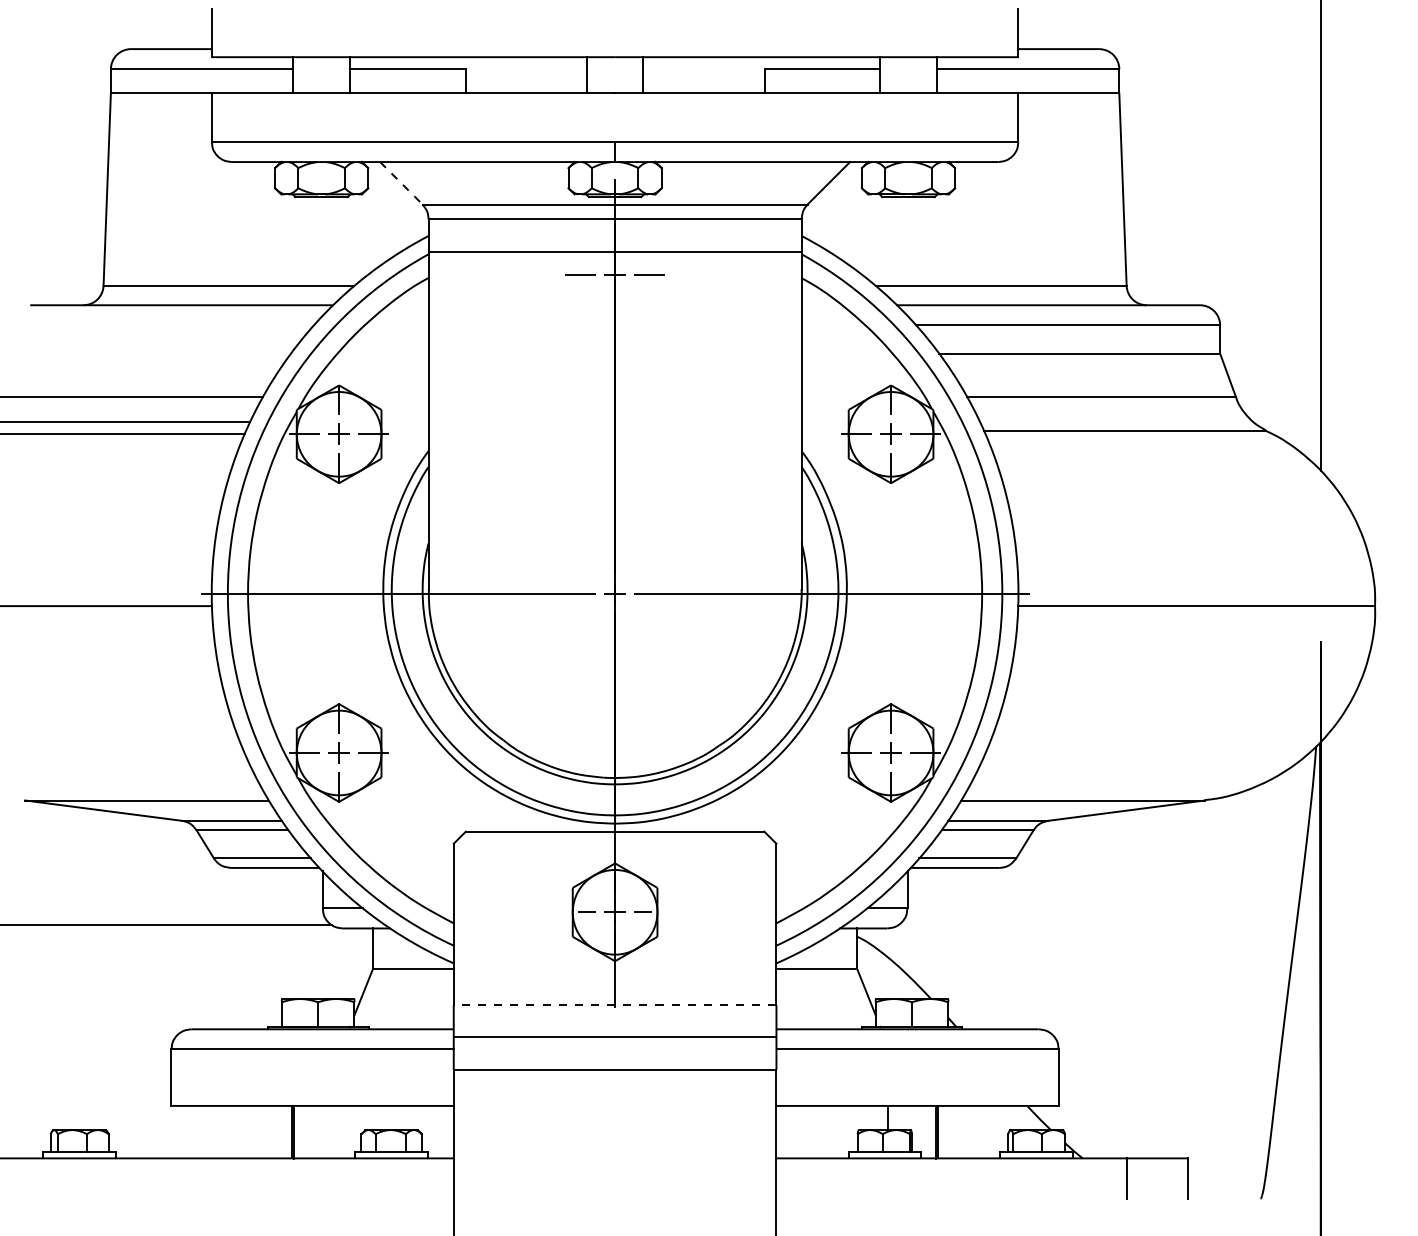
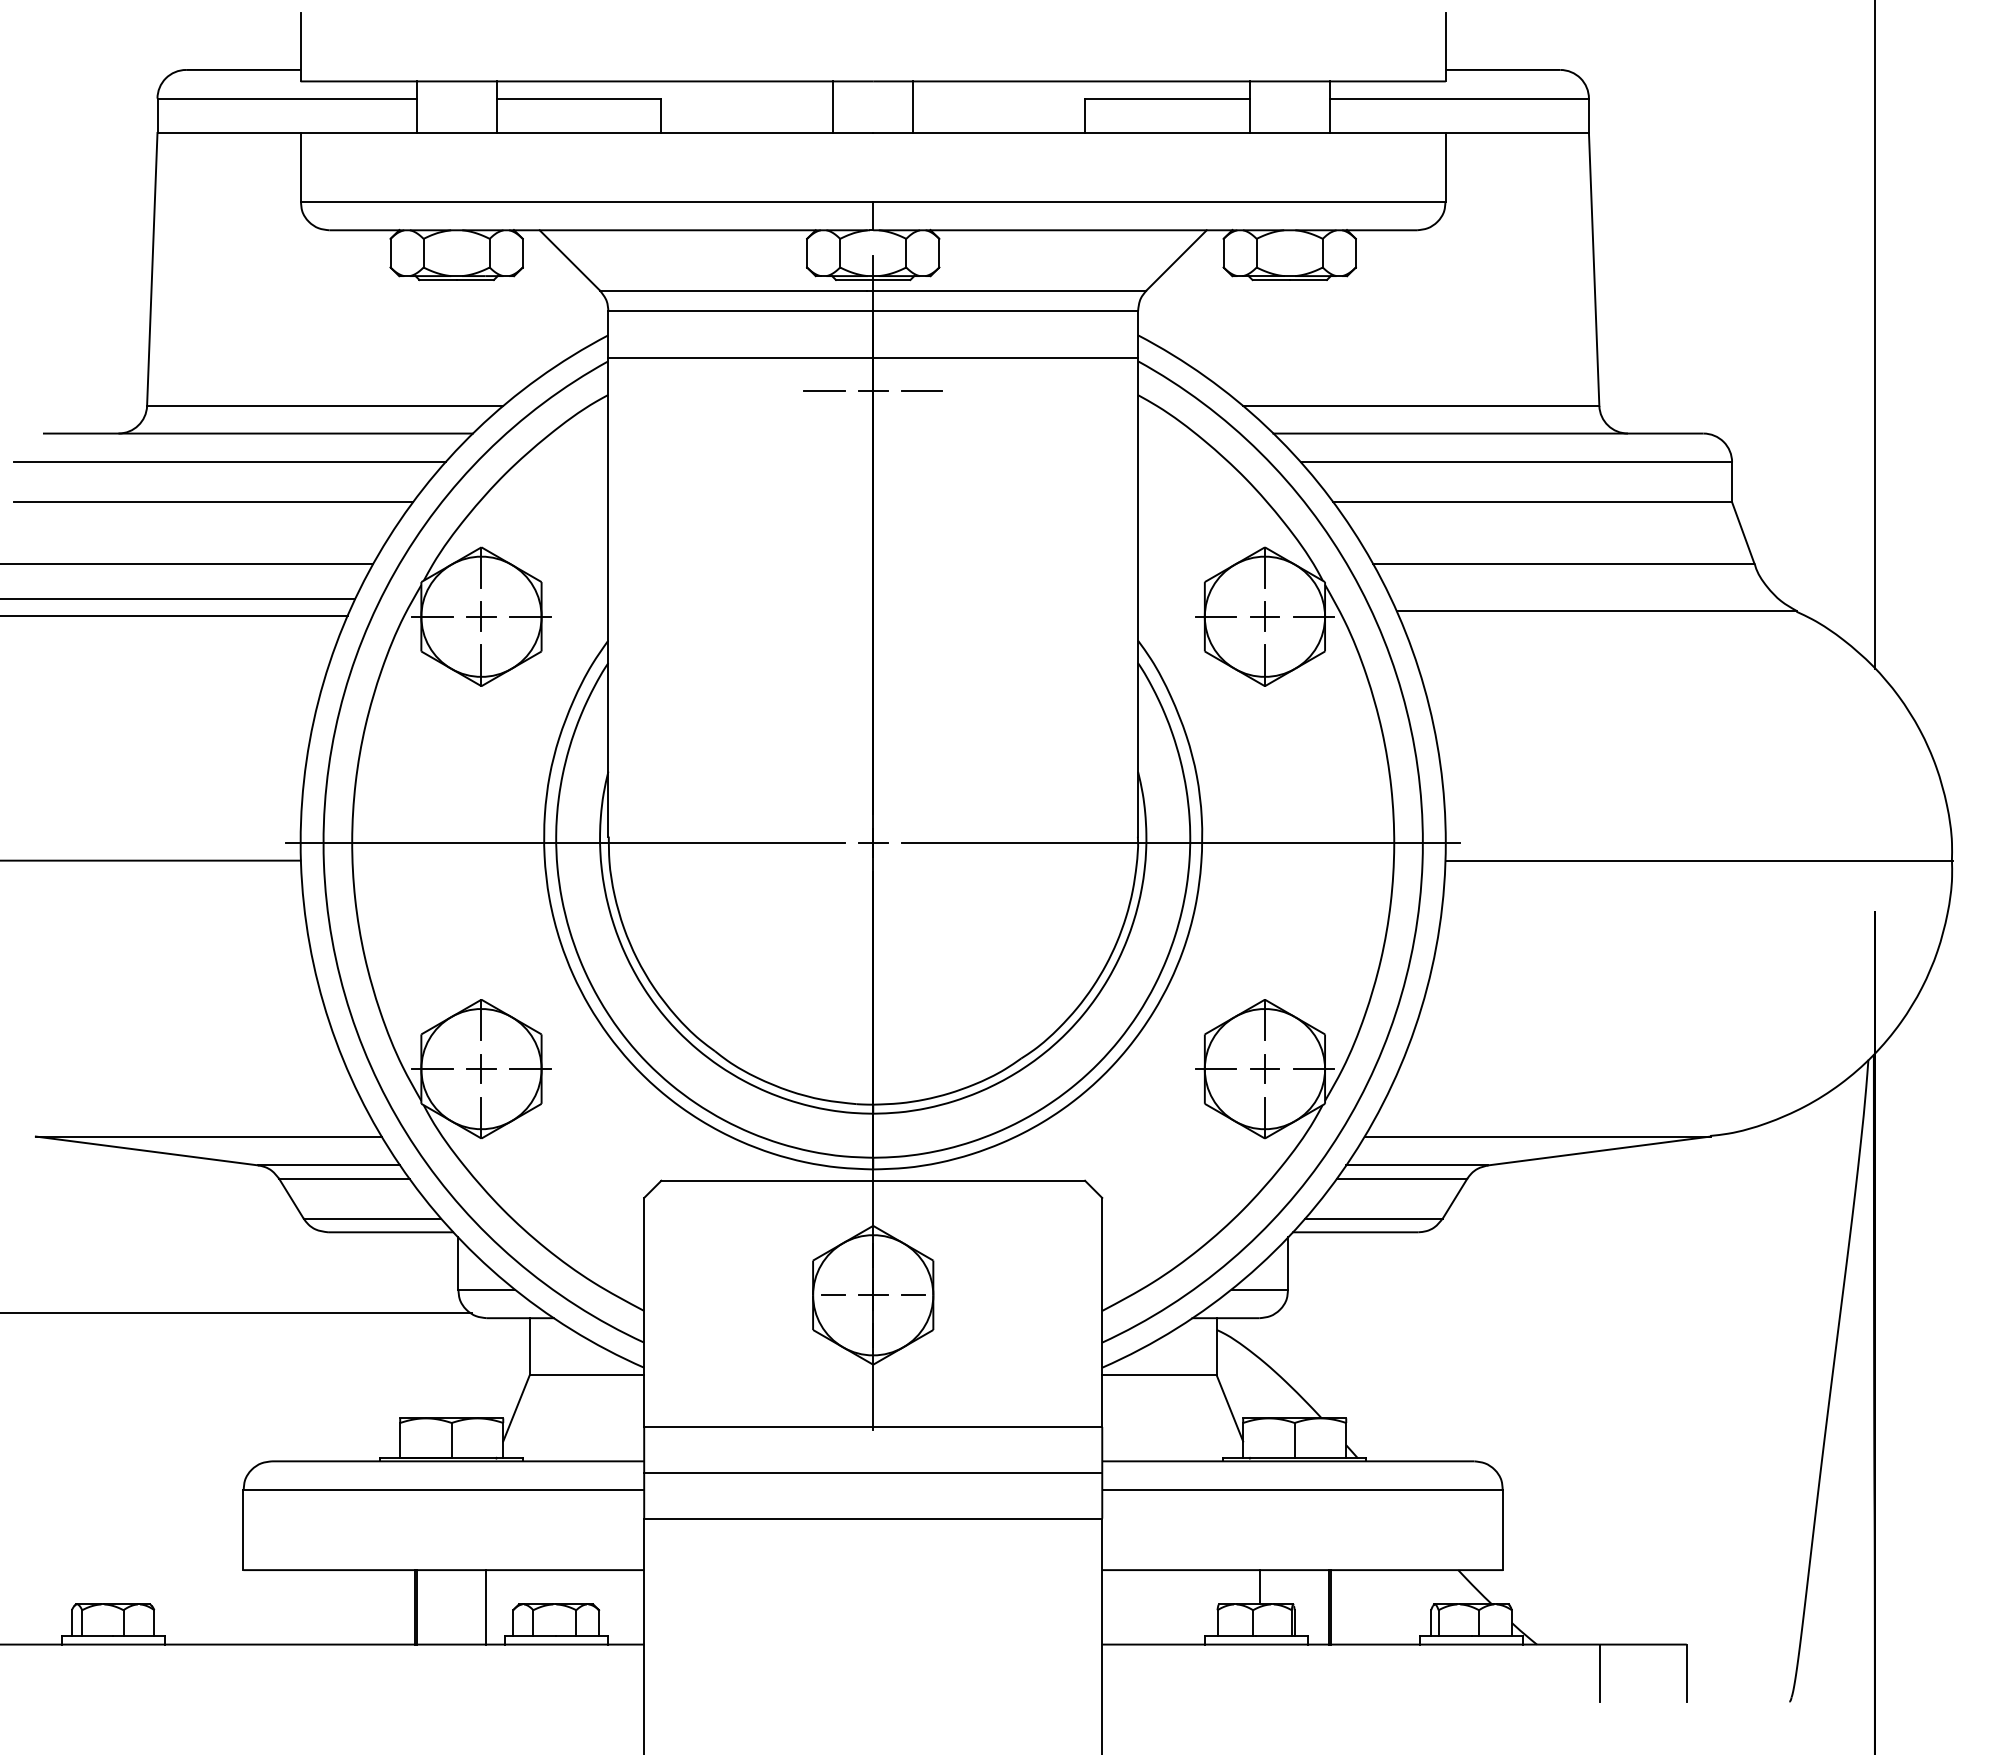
line: (401, 183) -> (570, 260), dashed -> solid
line: (161, 325) -> (229, 462), added
line: (150, 353) -> (213, 502), added
line: (614, 1005) -> (872, 1427), dashed -> solid
line: (342, 1131) -> (486, 1606), added

